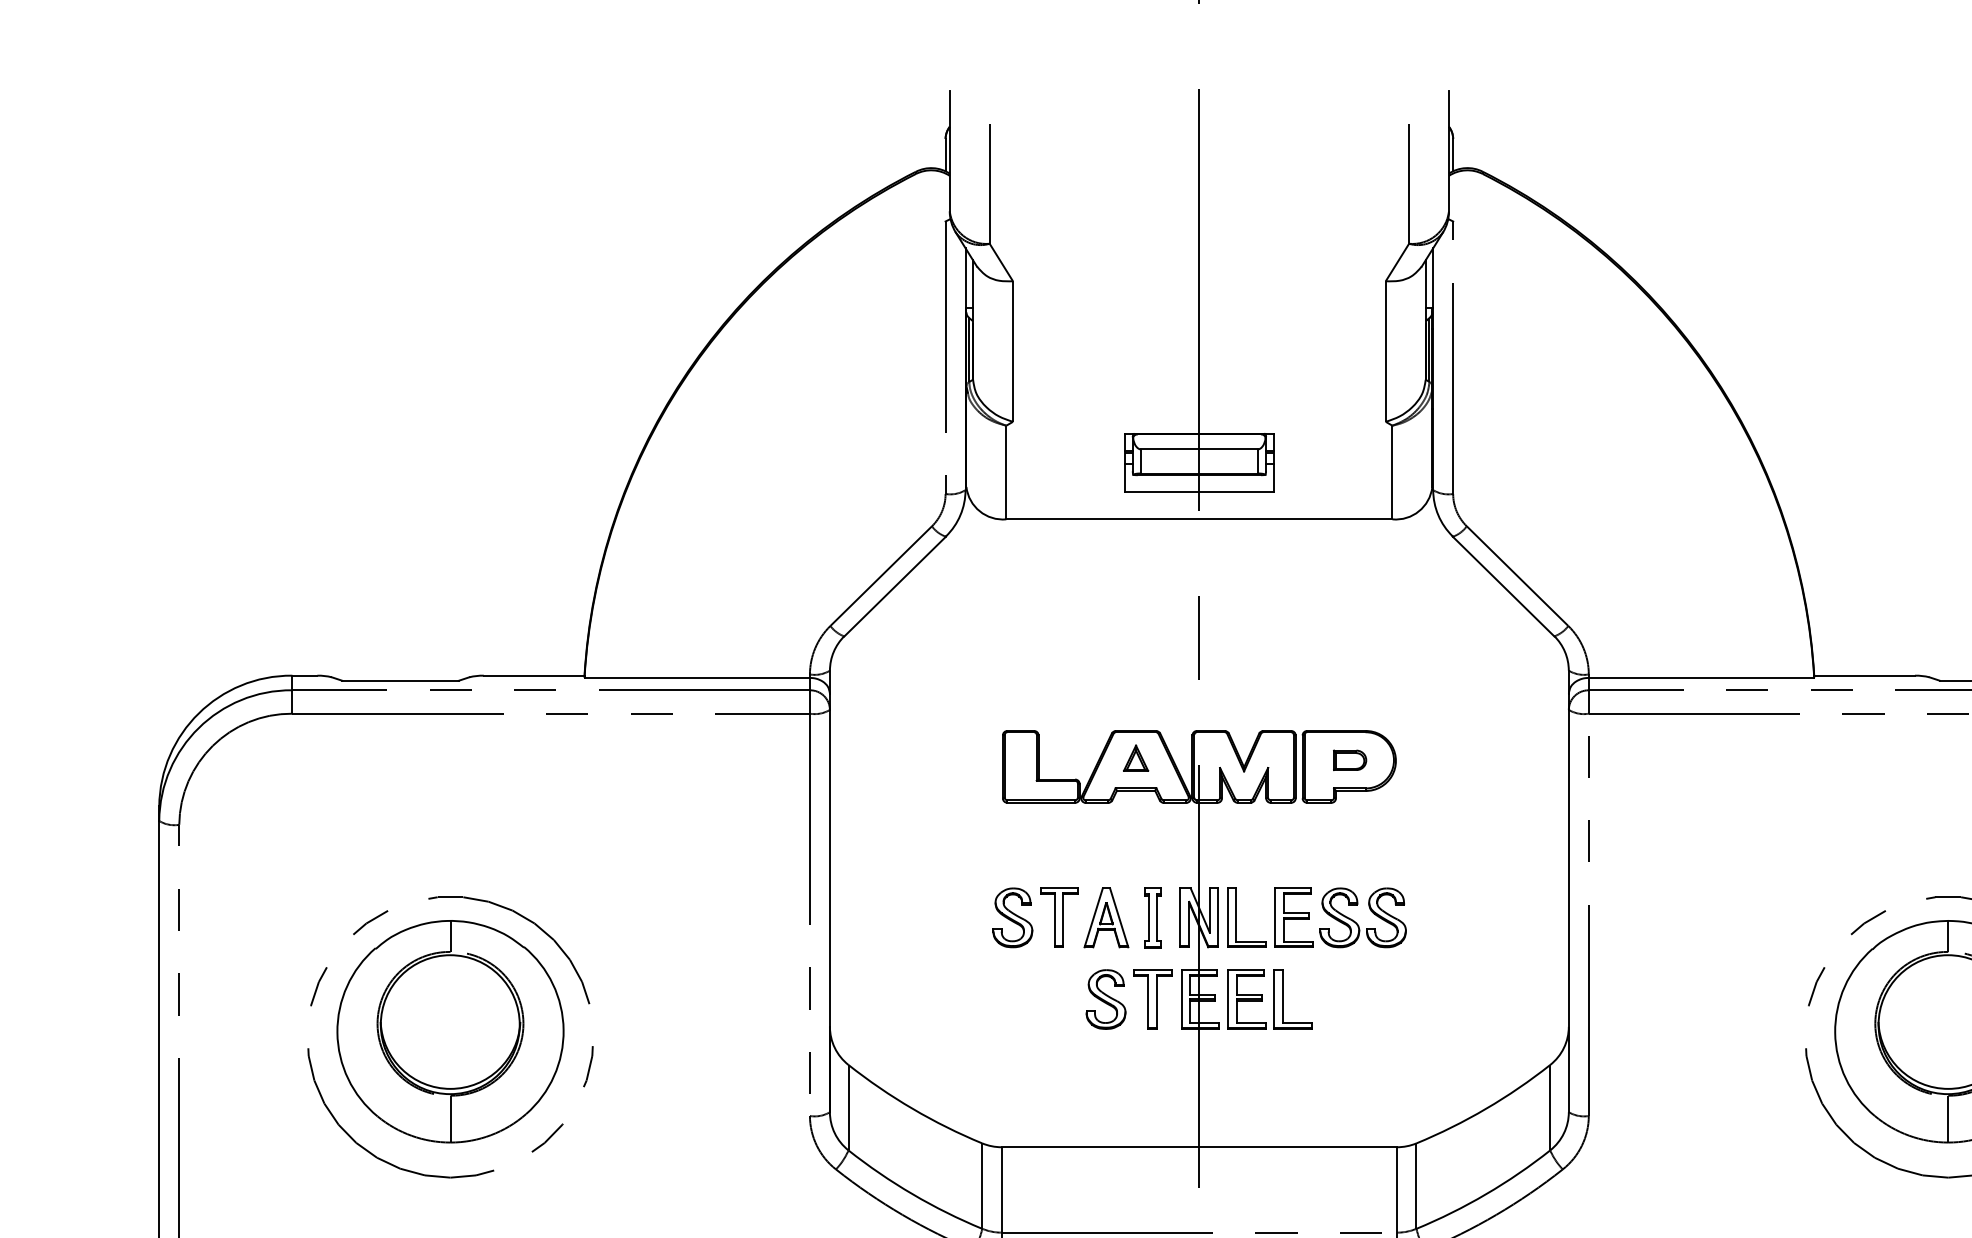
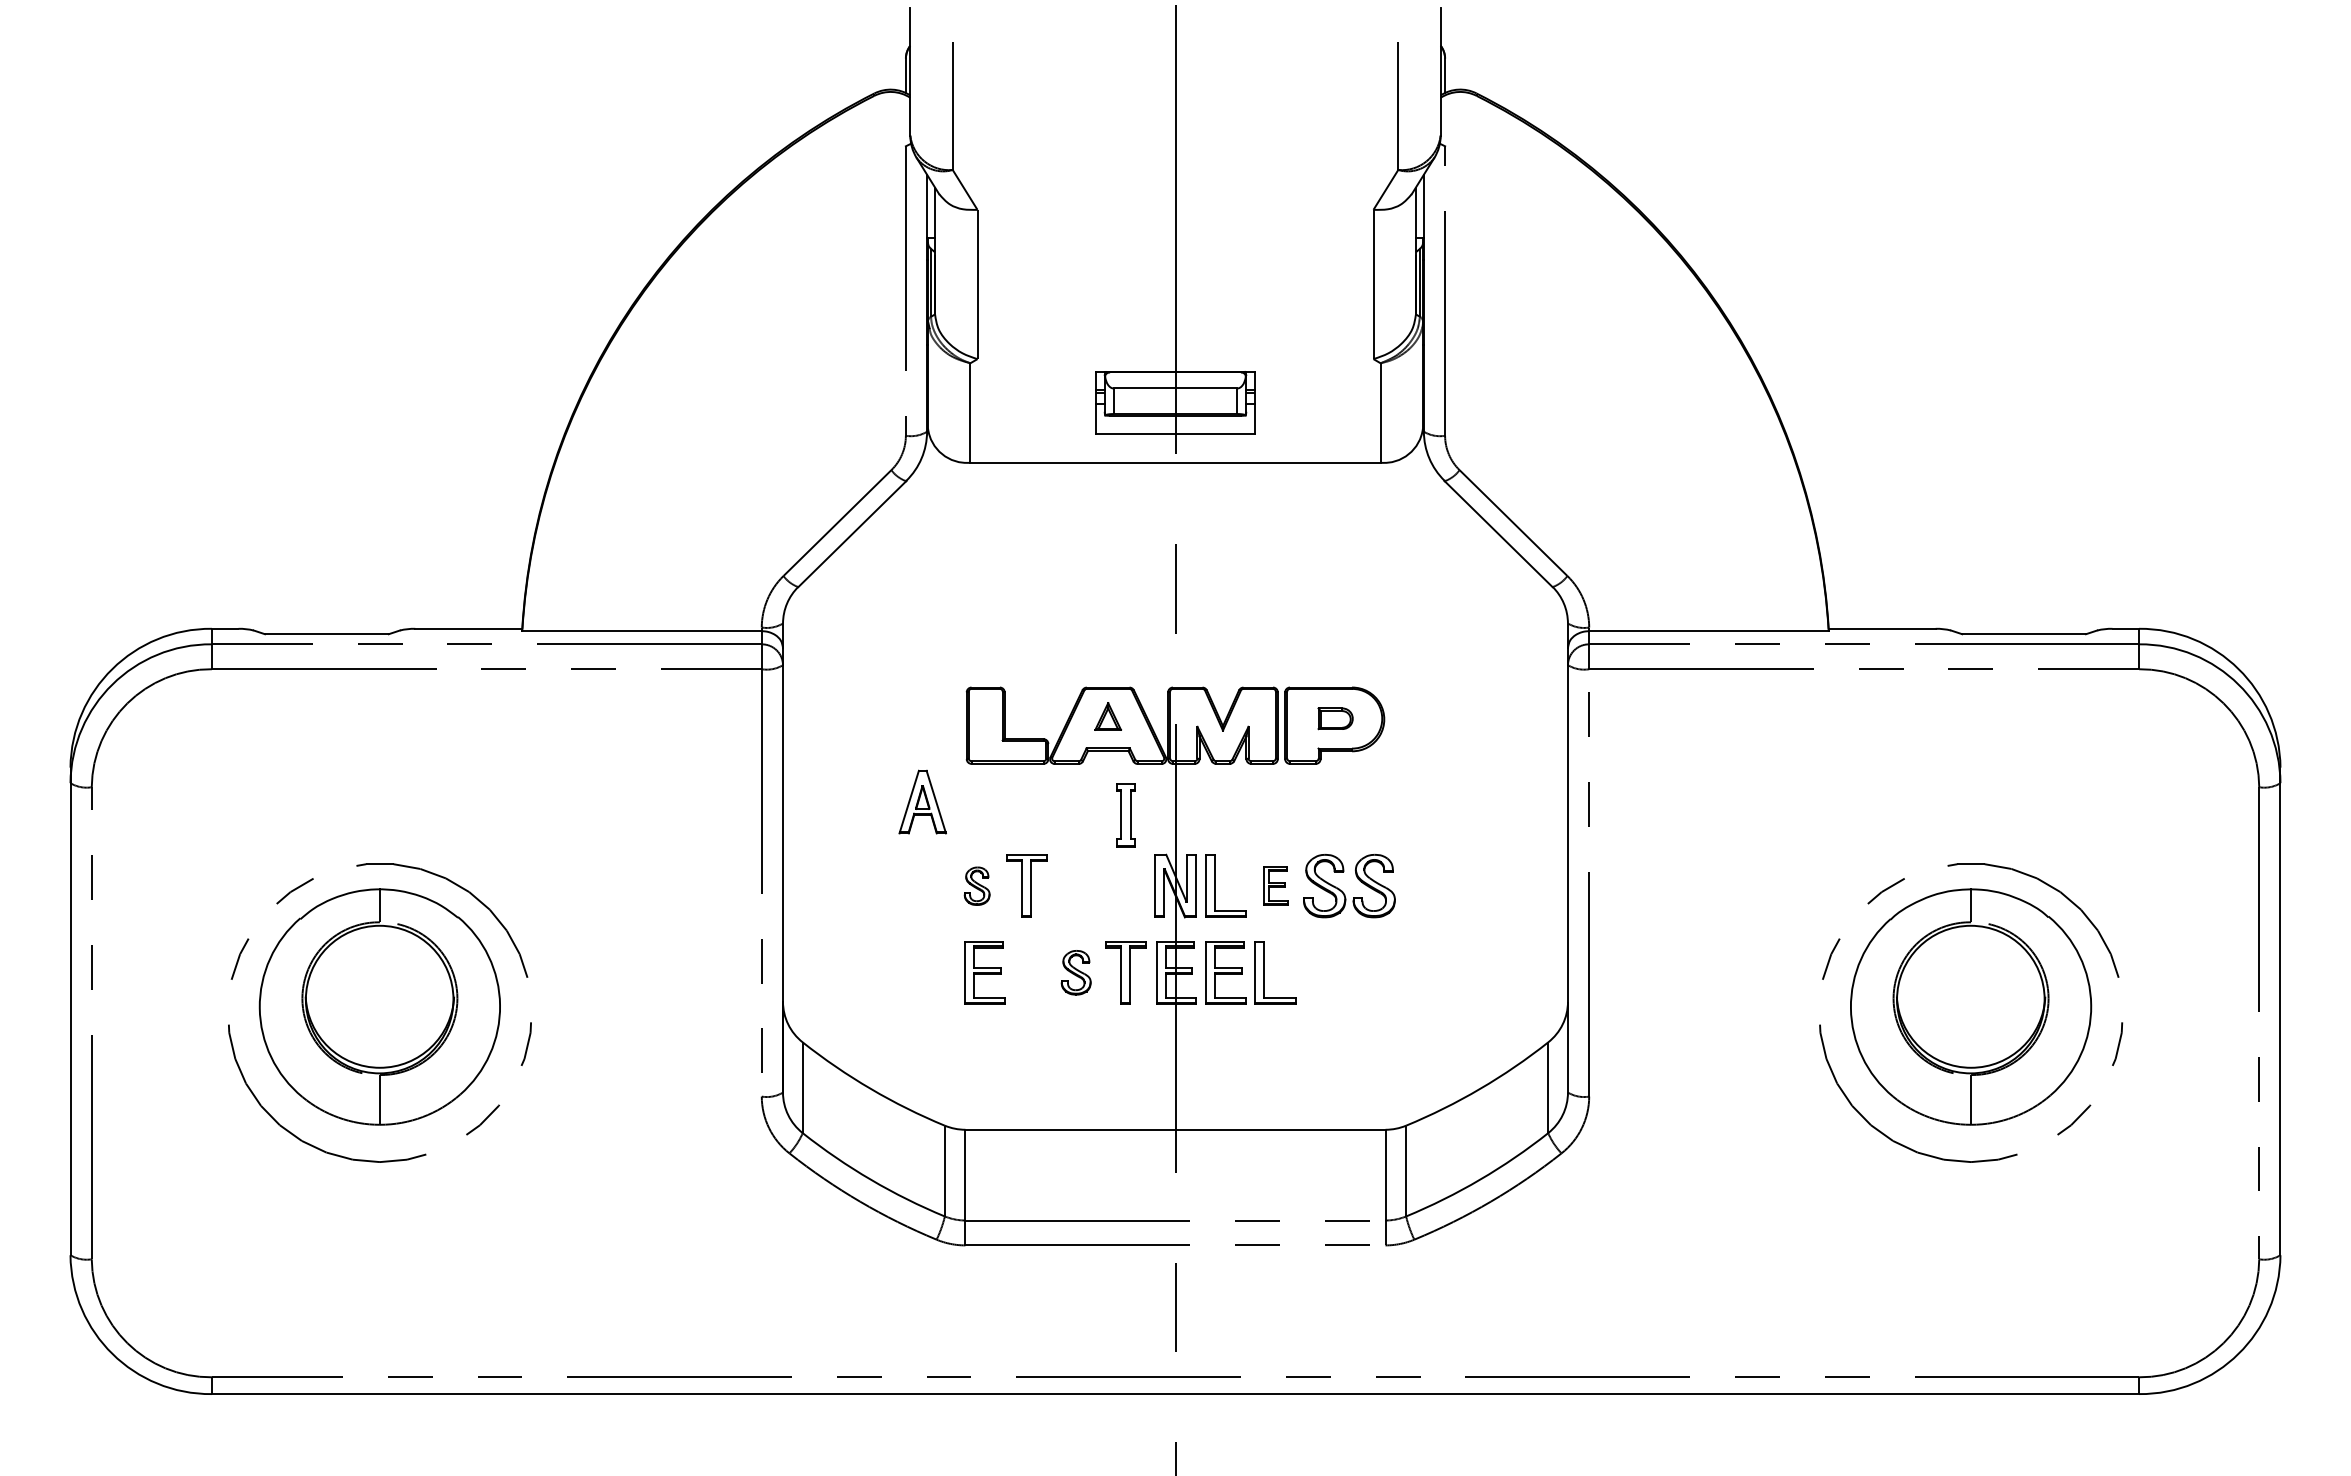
part: (1106, 917) -> (922, 801), moved
part: (1293, 917) -> (1275, 885), size x0.6
part: (1012, 918) -> (976, 886), size x0.6
part: (1152, 918) -> (1125, 815), moved
part: (1019, 999) -> (984, 972), added
part: (1105, 999) -> (1075, 972), size x0.7

